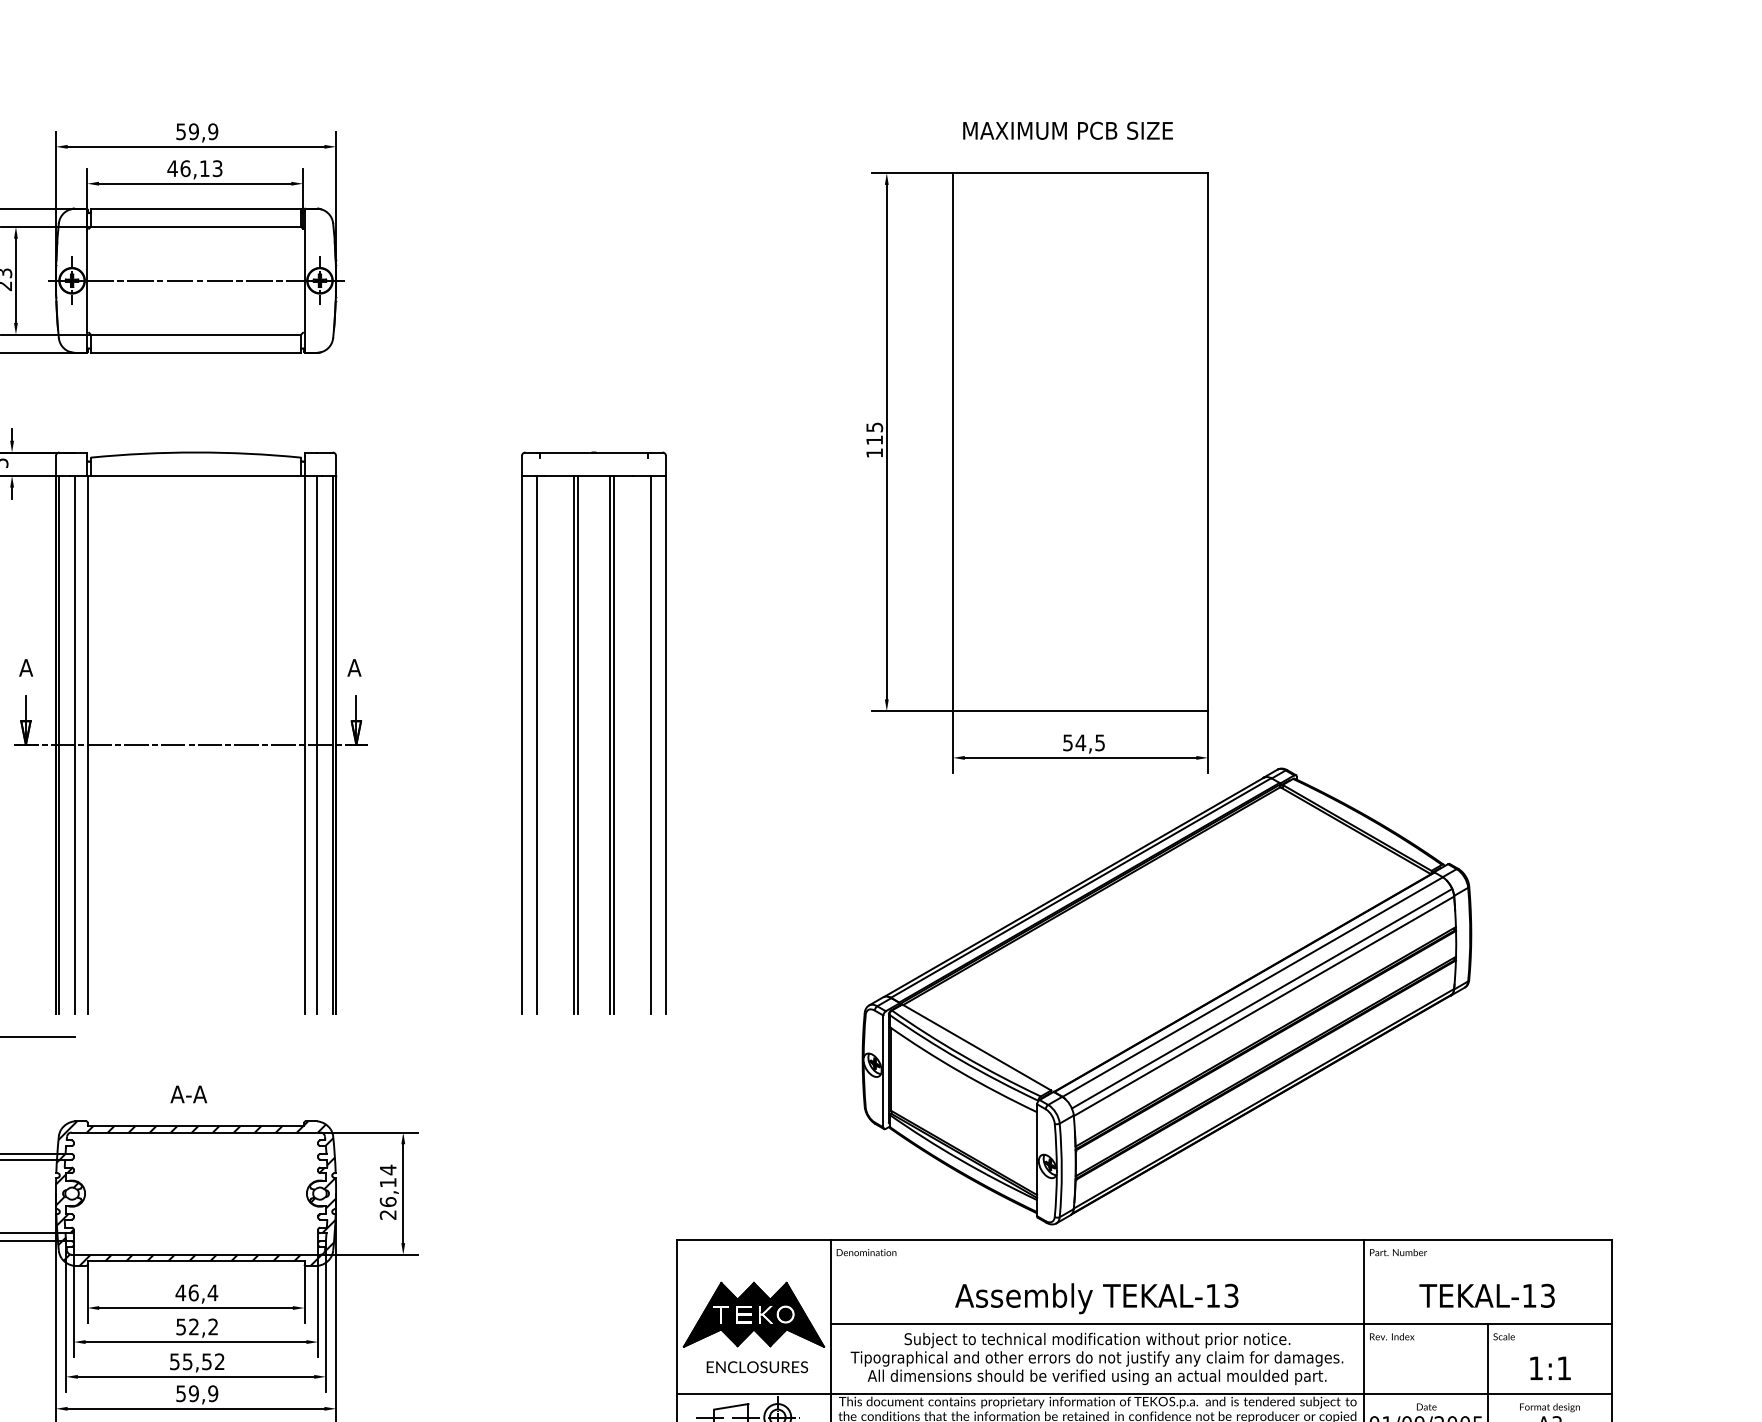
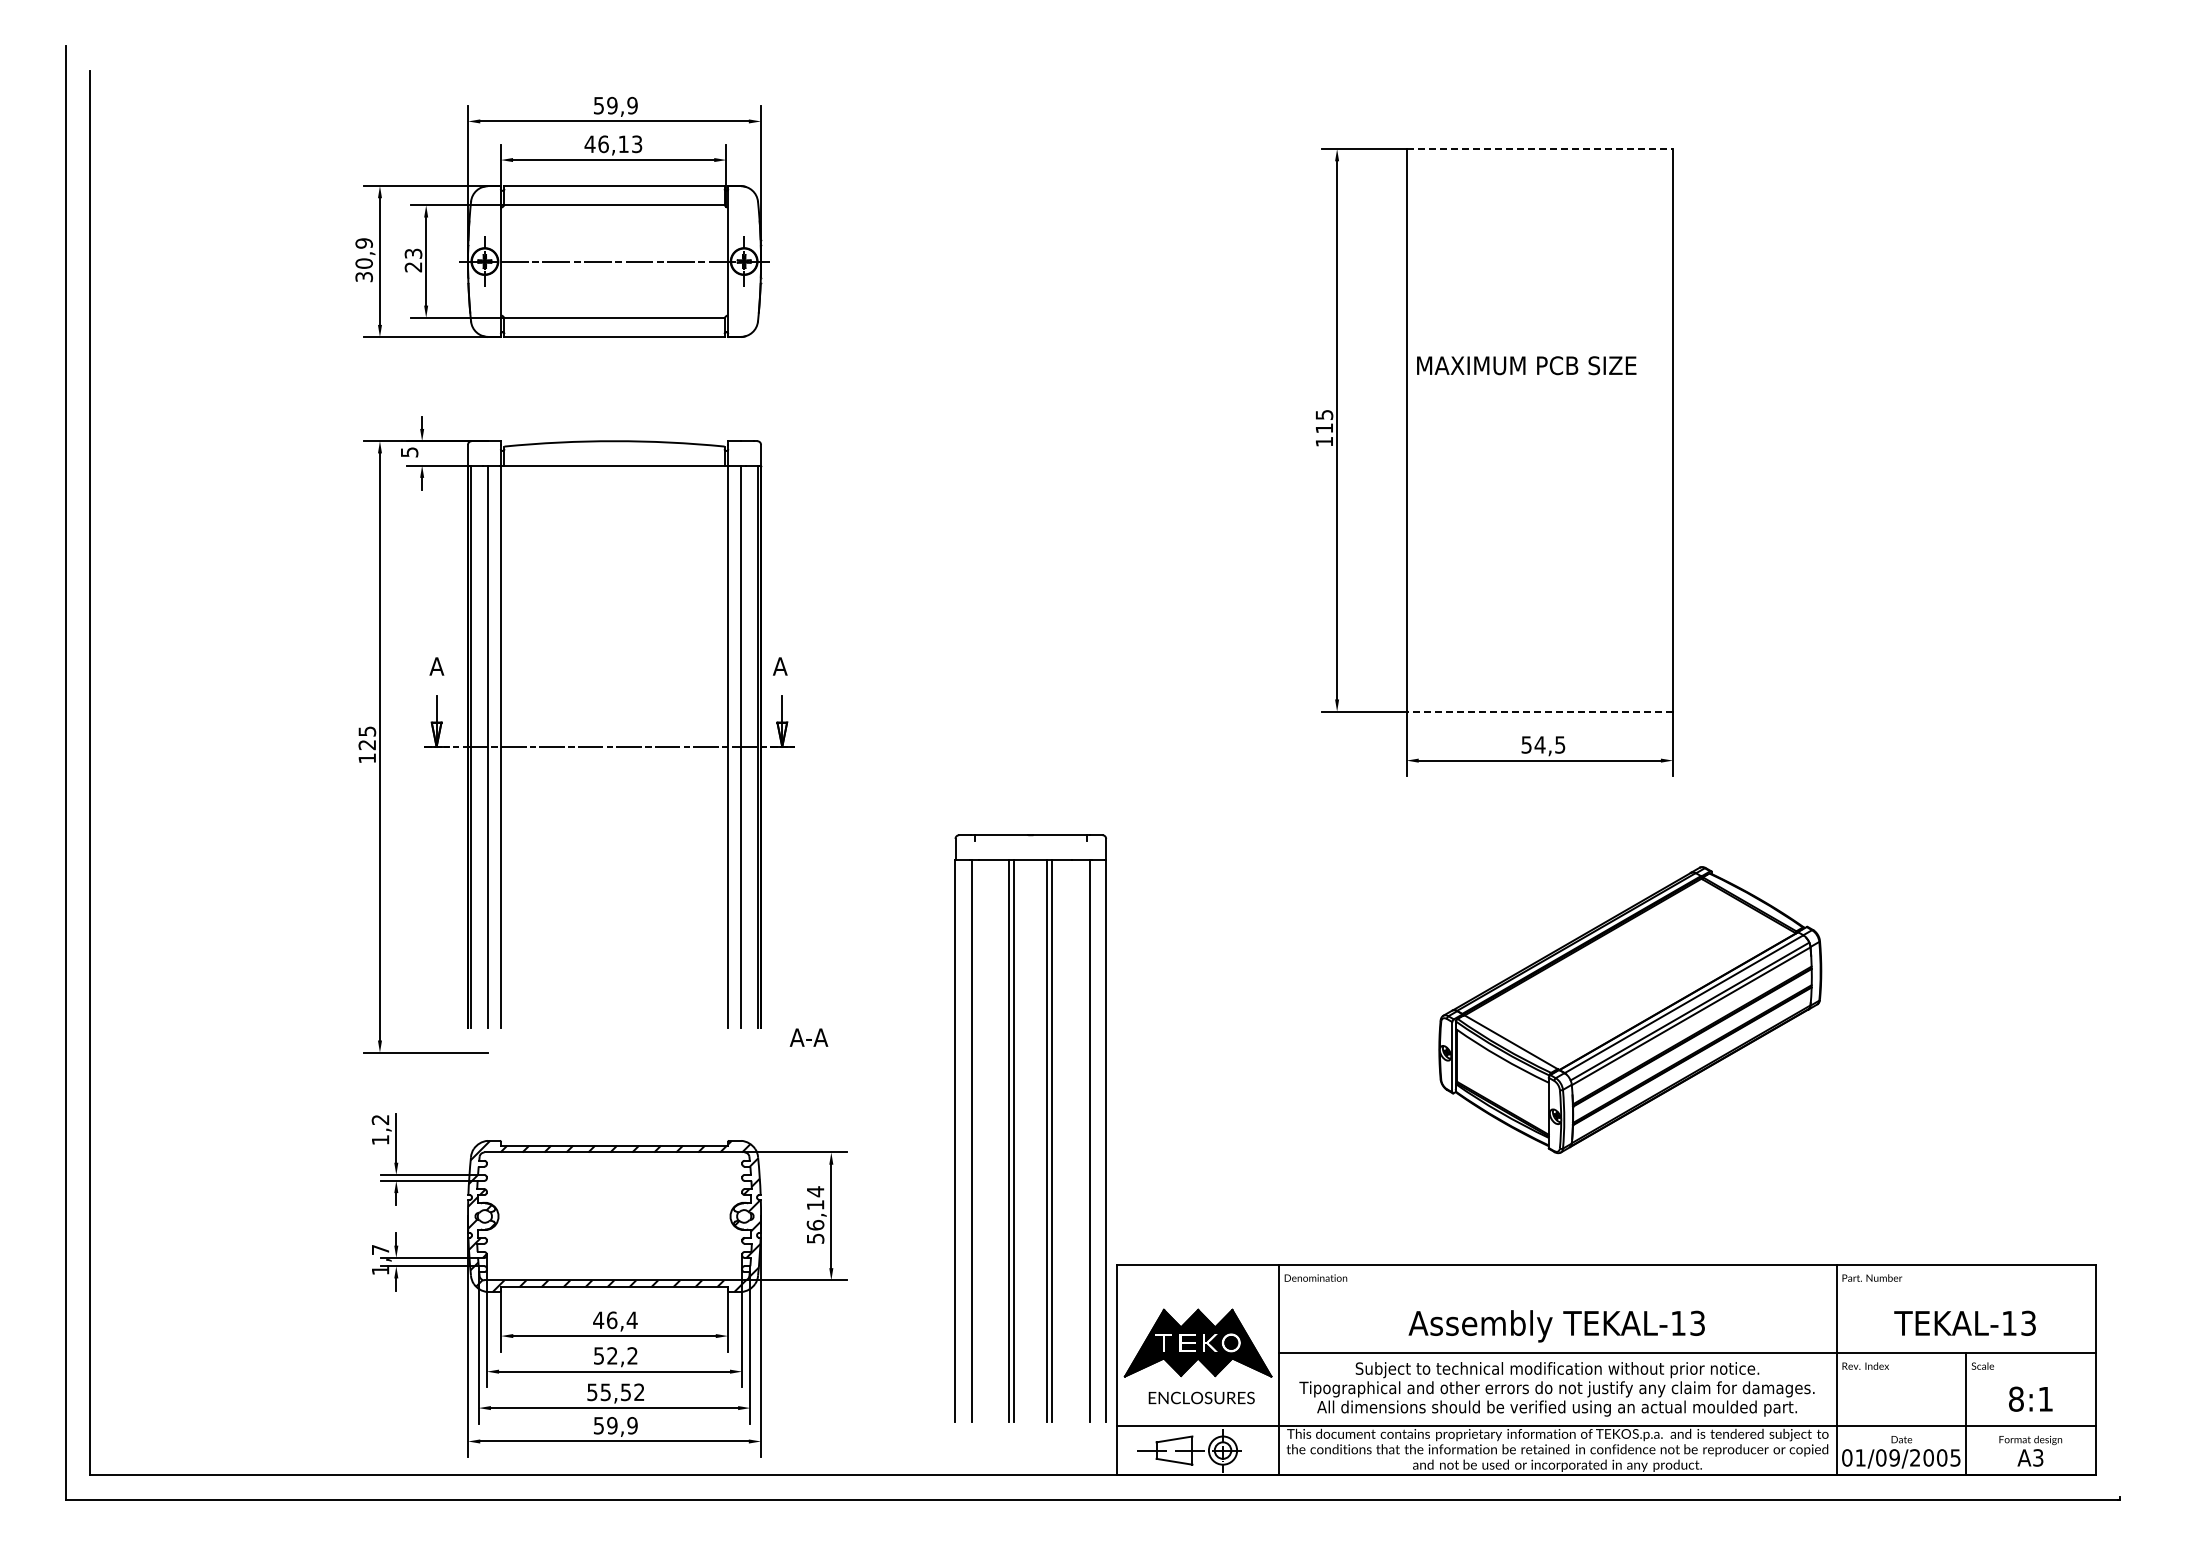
text: (1067, 130) -> (1526, 365), moved
line: (1081, 173) -> (1540, 149), solid -> dashed
line: (1080, 710) -> (1539, 711), solid -> dashed
part: (578, 732) -> (1014, 1128), moved
part: (1167, 995) -> (1630, 1009), size x0.6
text: (188, 1094) -> (808, 1037), moved
text: (388, 1214) -> (815, 1238), 26,14 -> 56,14
text: (1536, 1367) -> (2016, 1398), 1:1 -> 8:1

